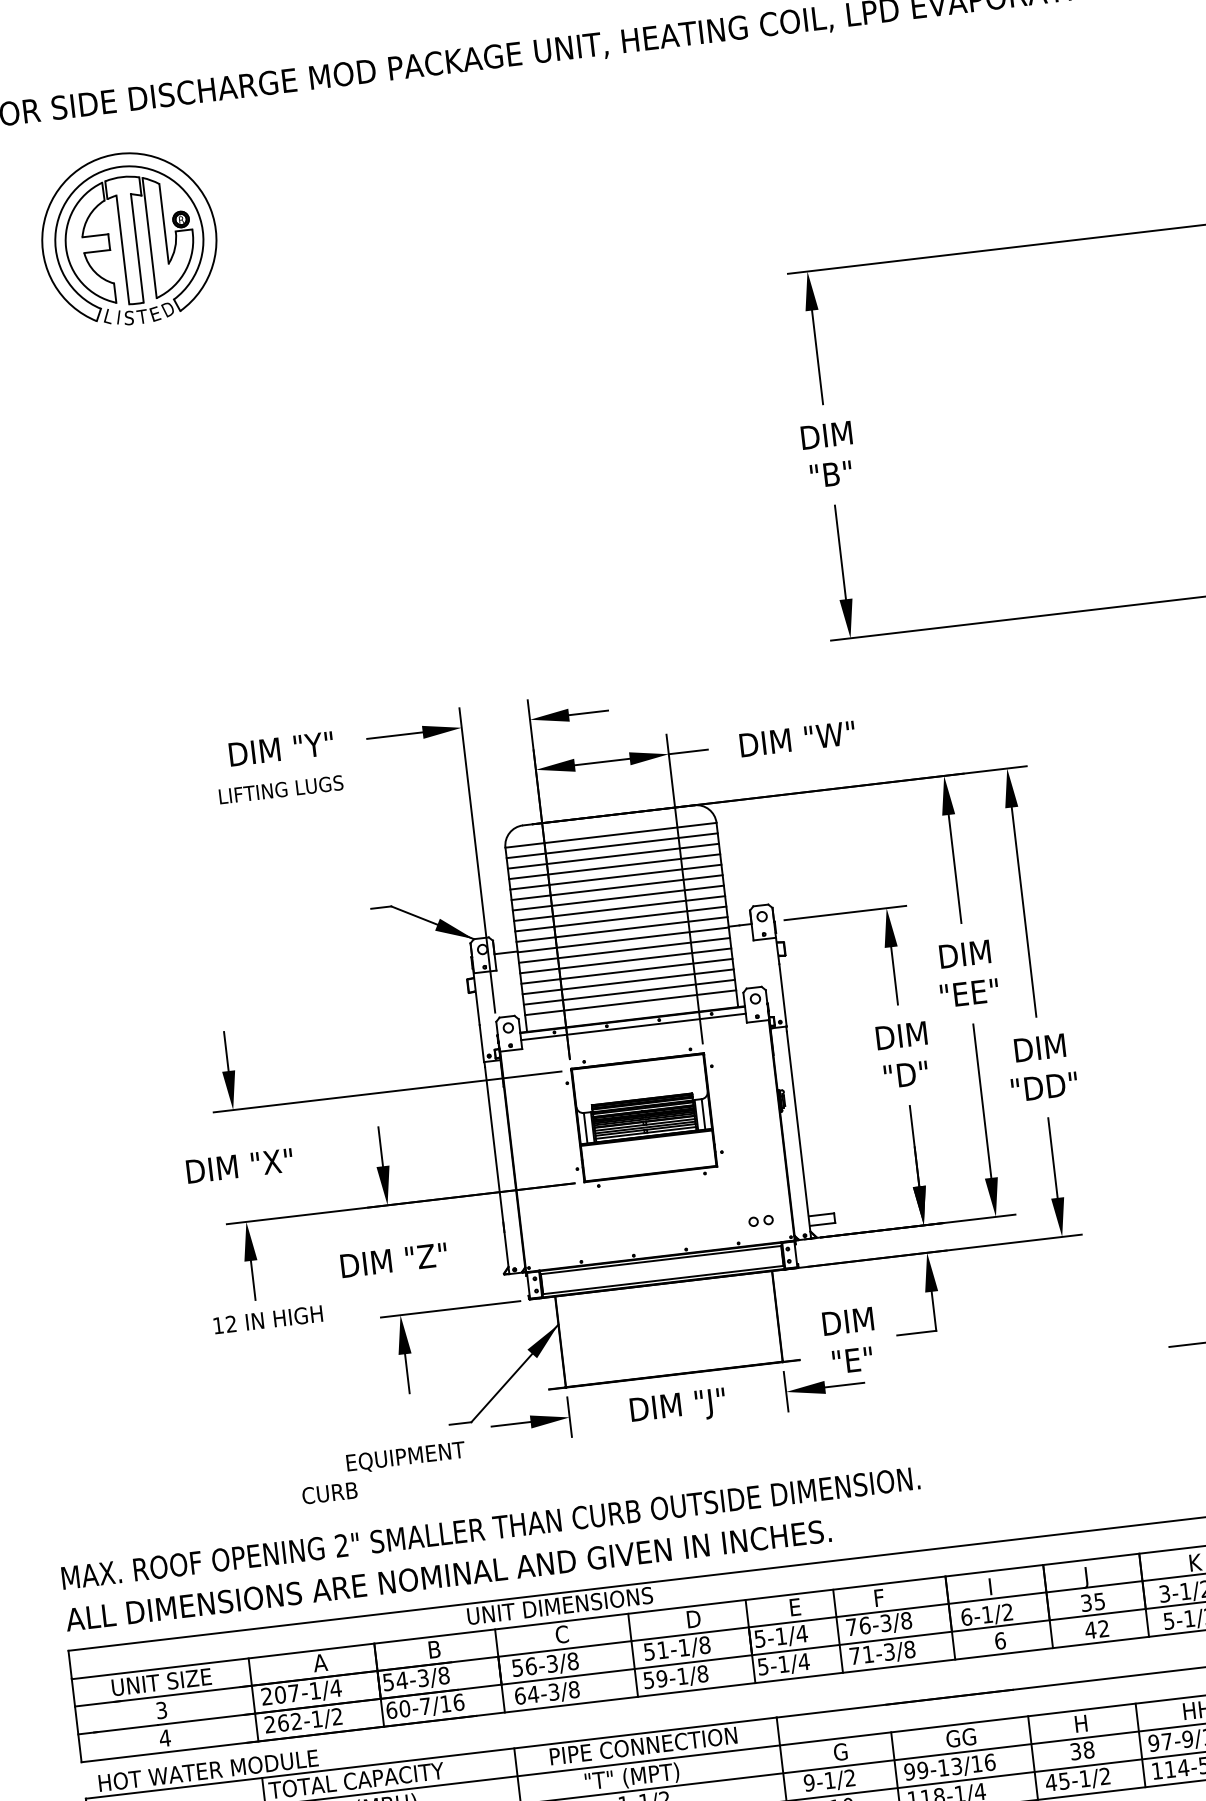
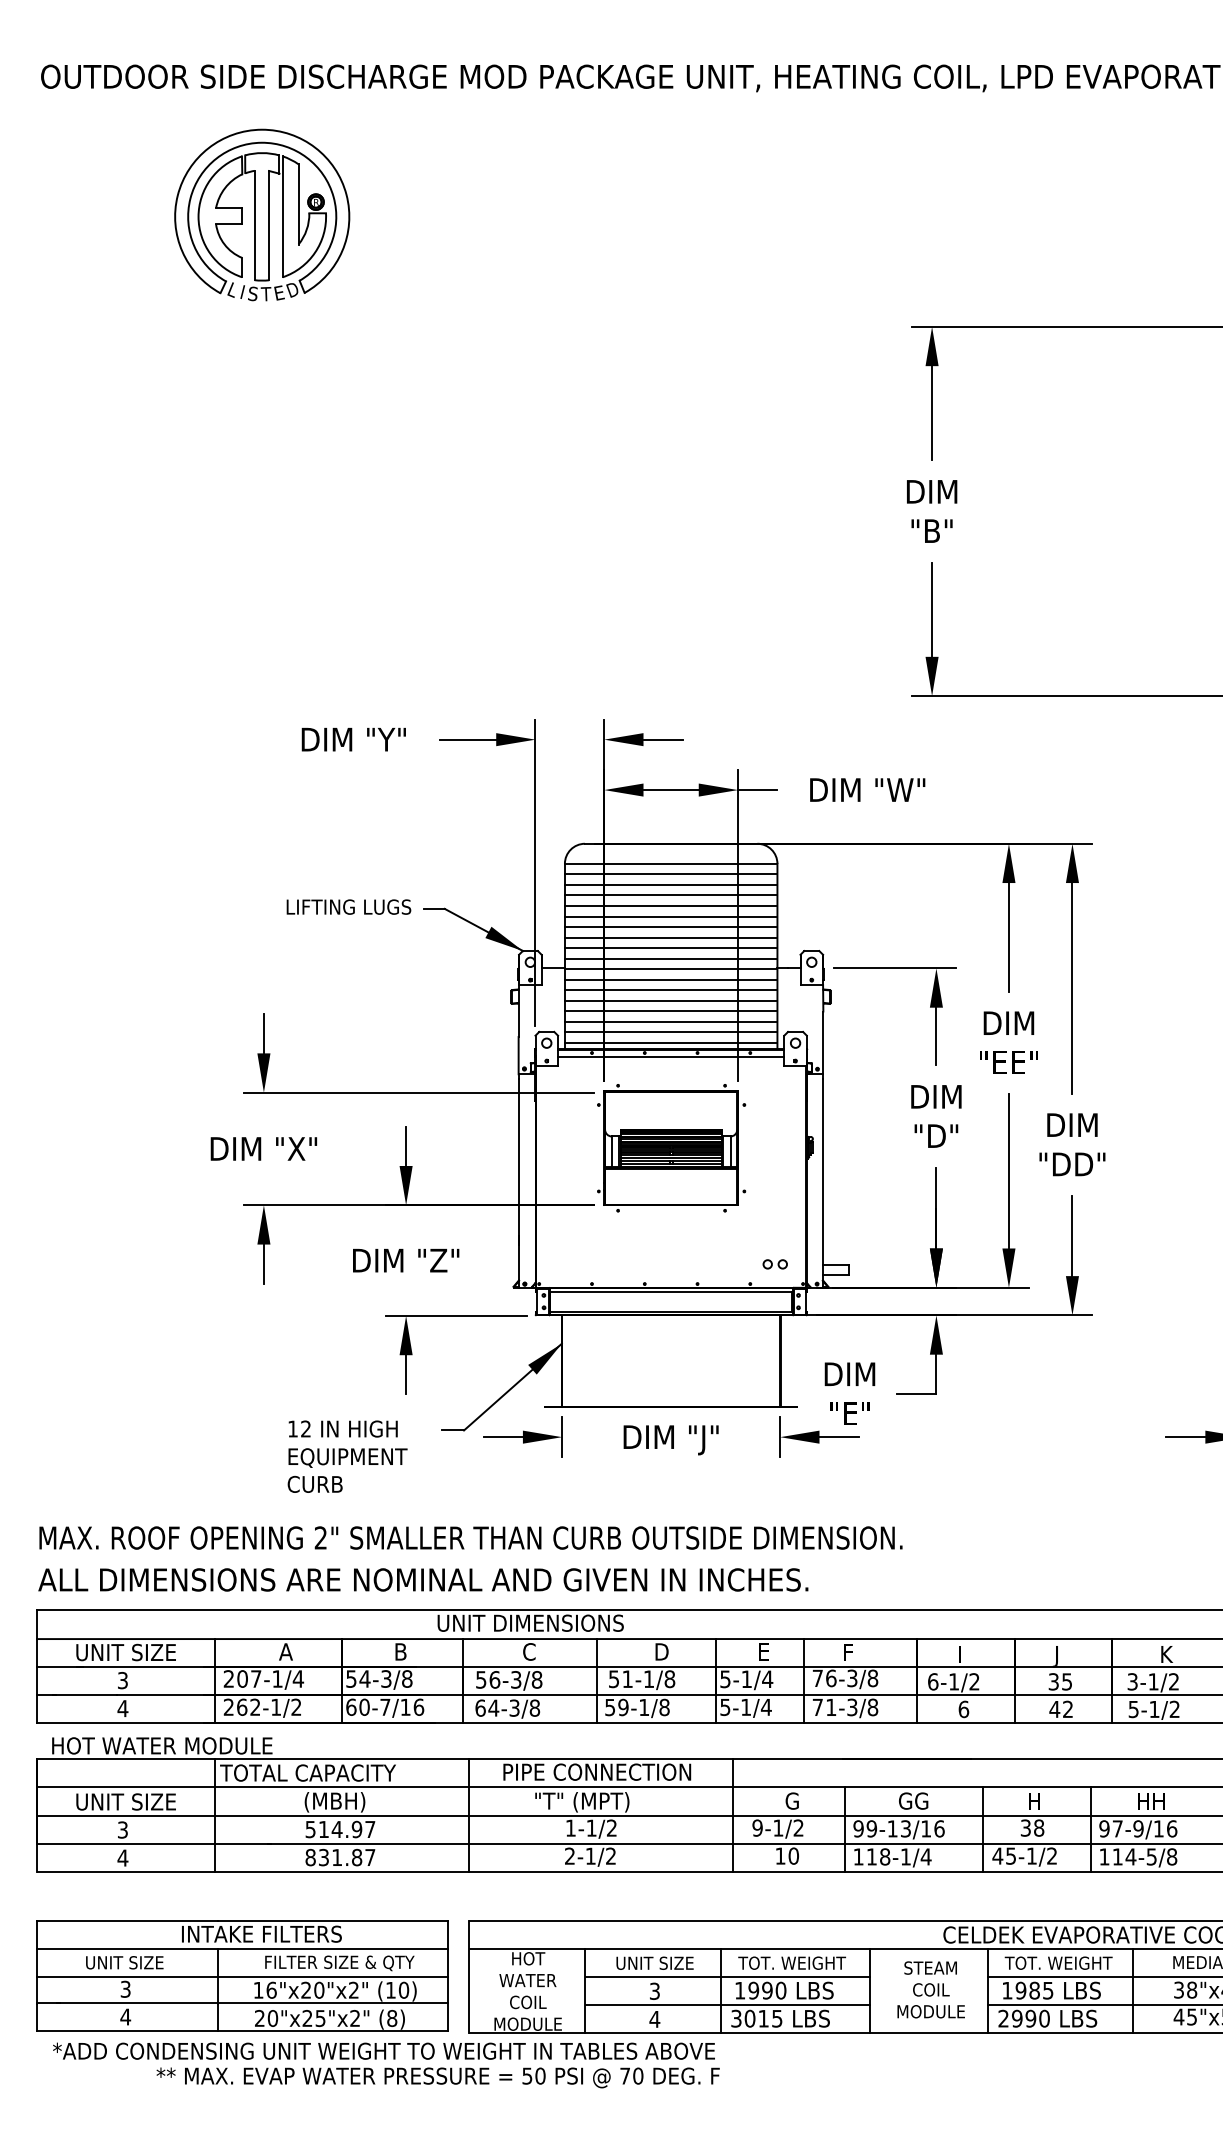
text: (280, 789) -> (348, 906), moved
line: (631, 1012) -> (670, 1042), added
text: (267, 1319) -> (342, 1428), moved
text: (405, 1457) -> (347, 1457), moved

